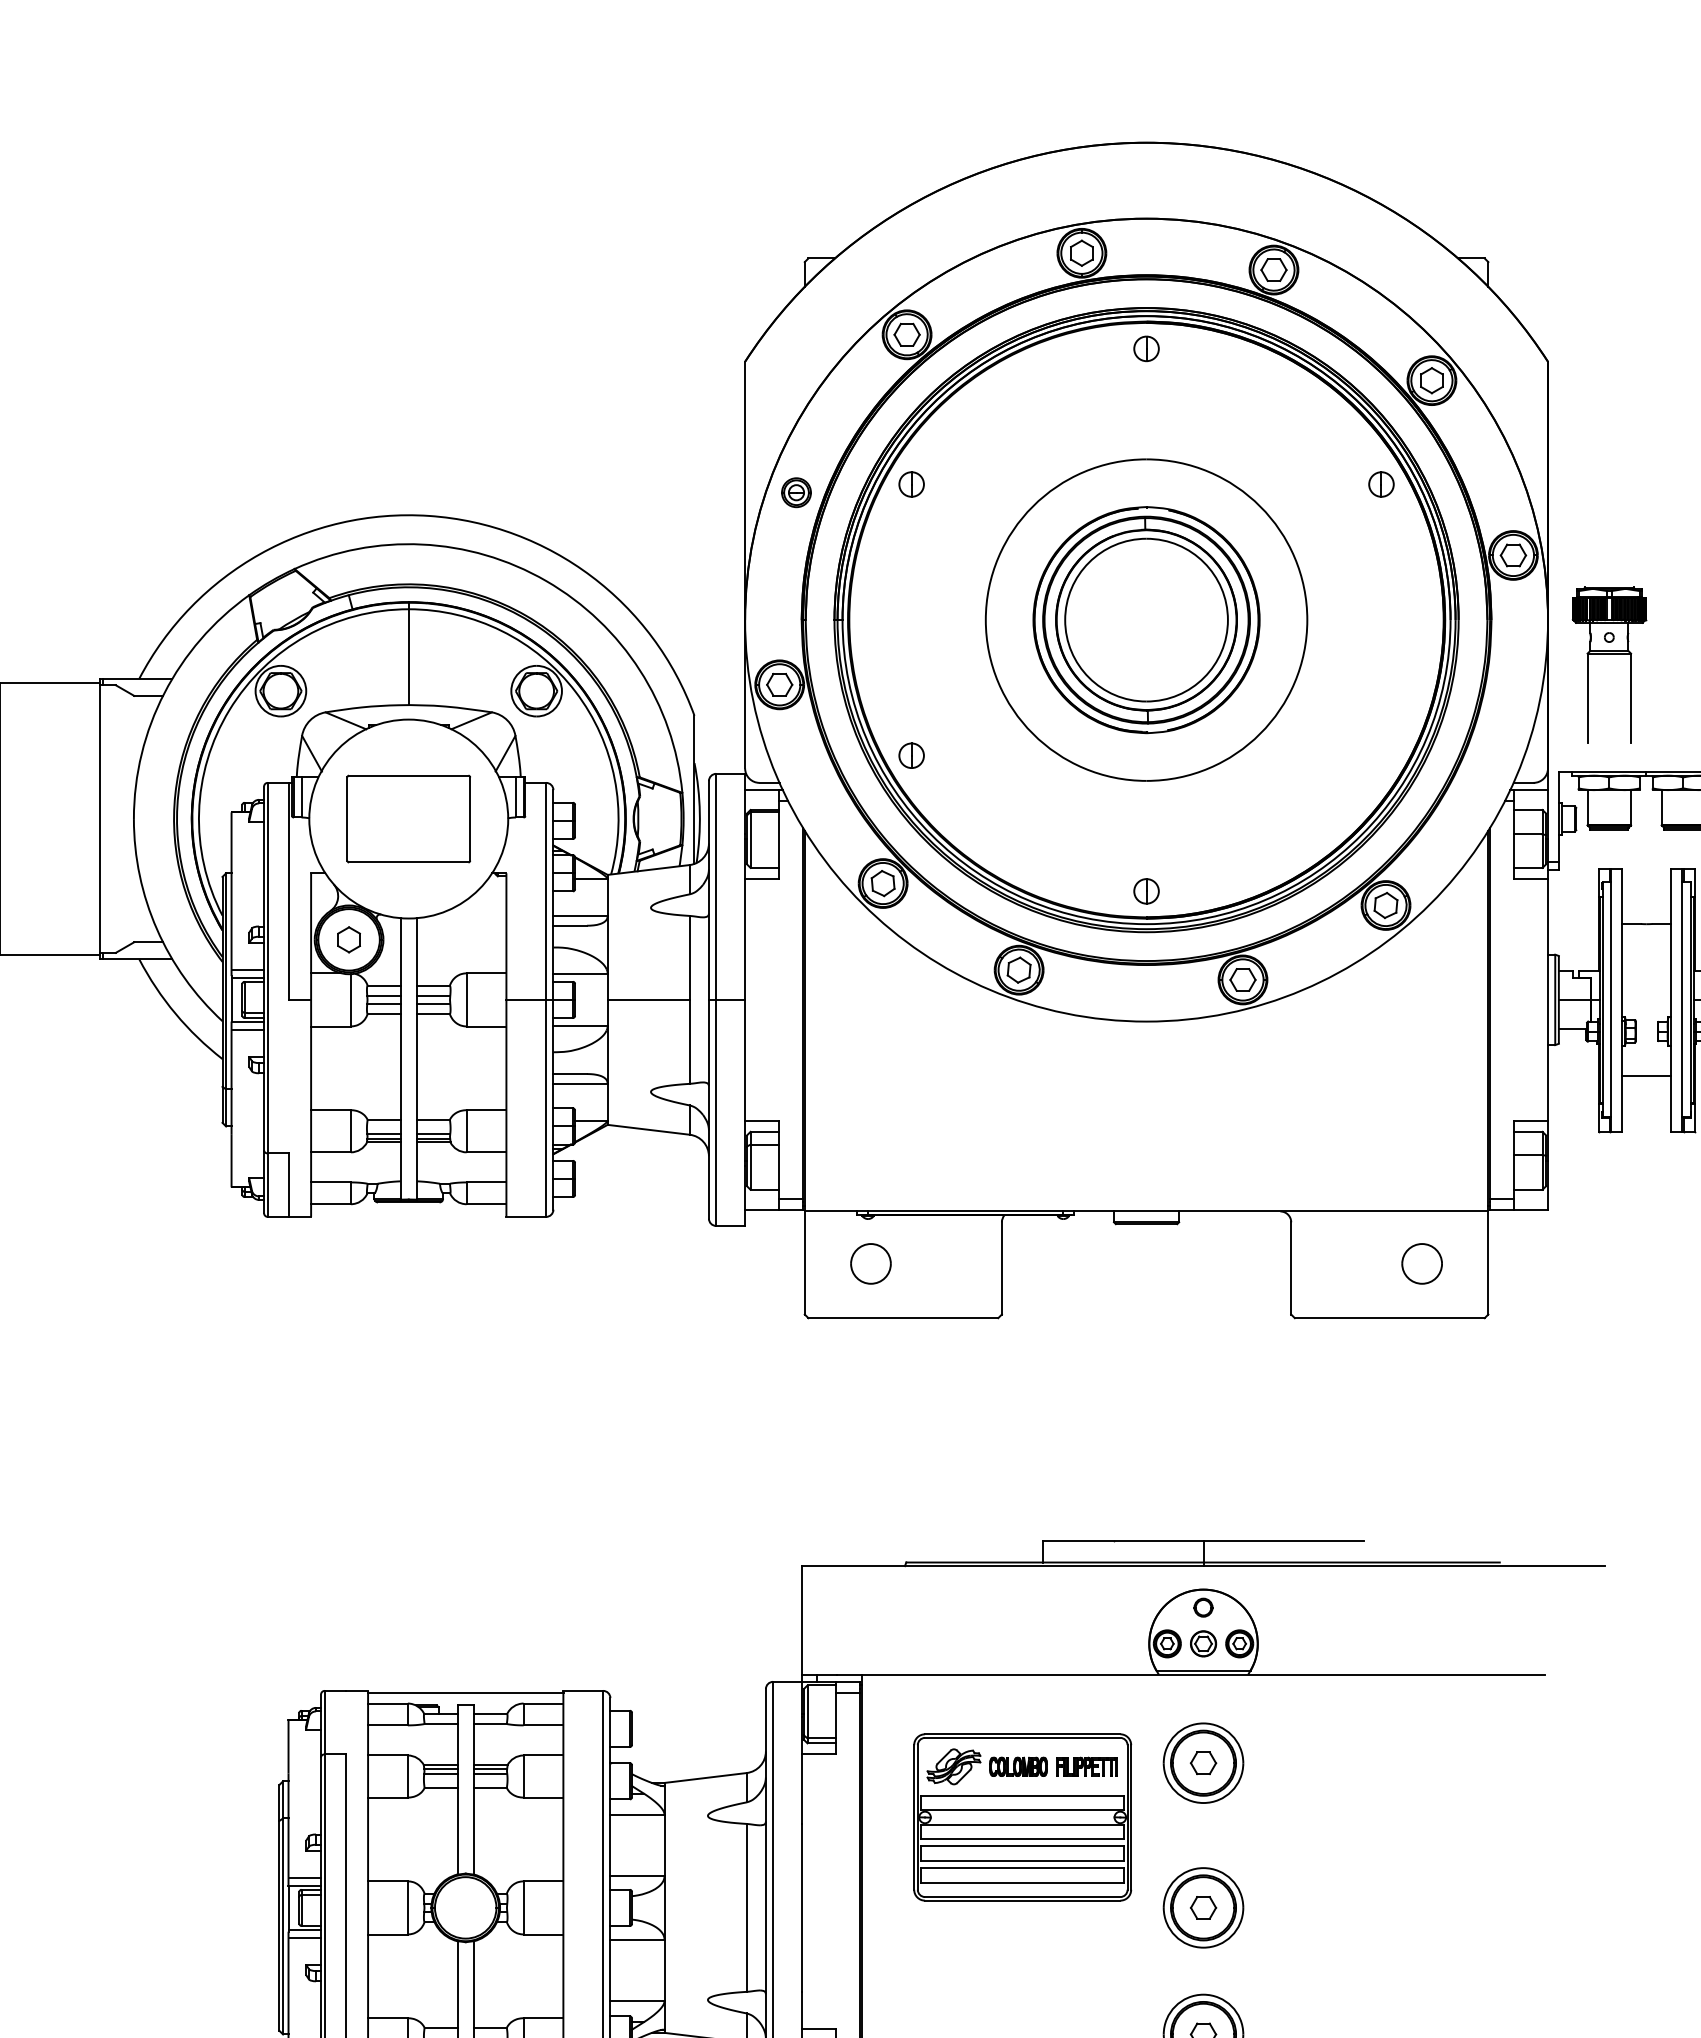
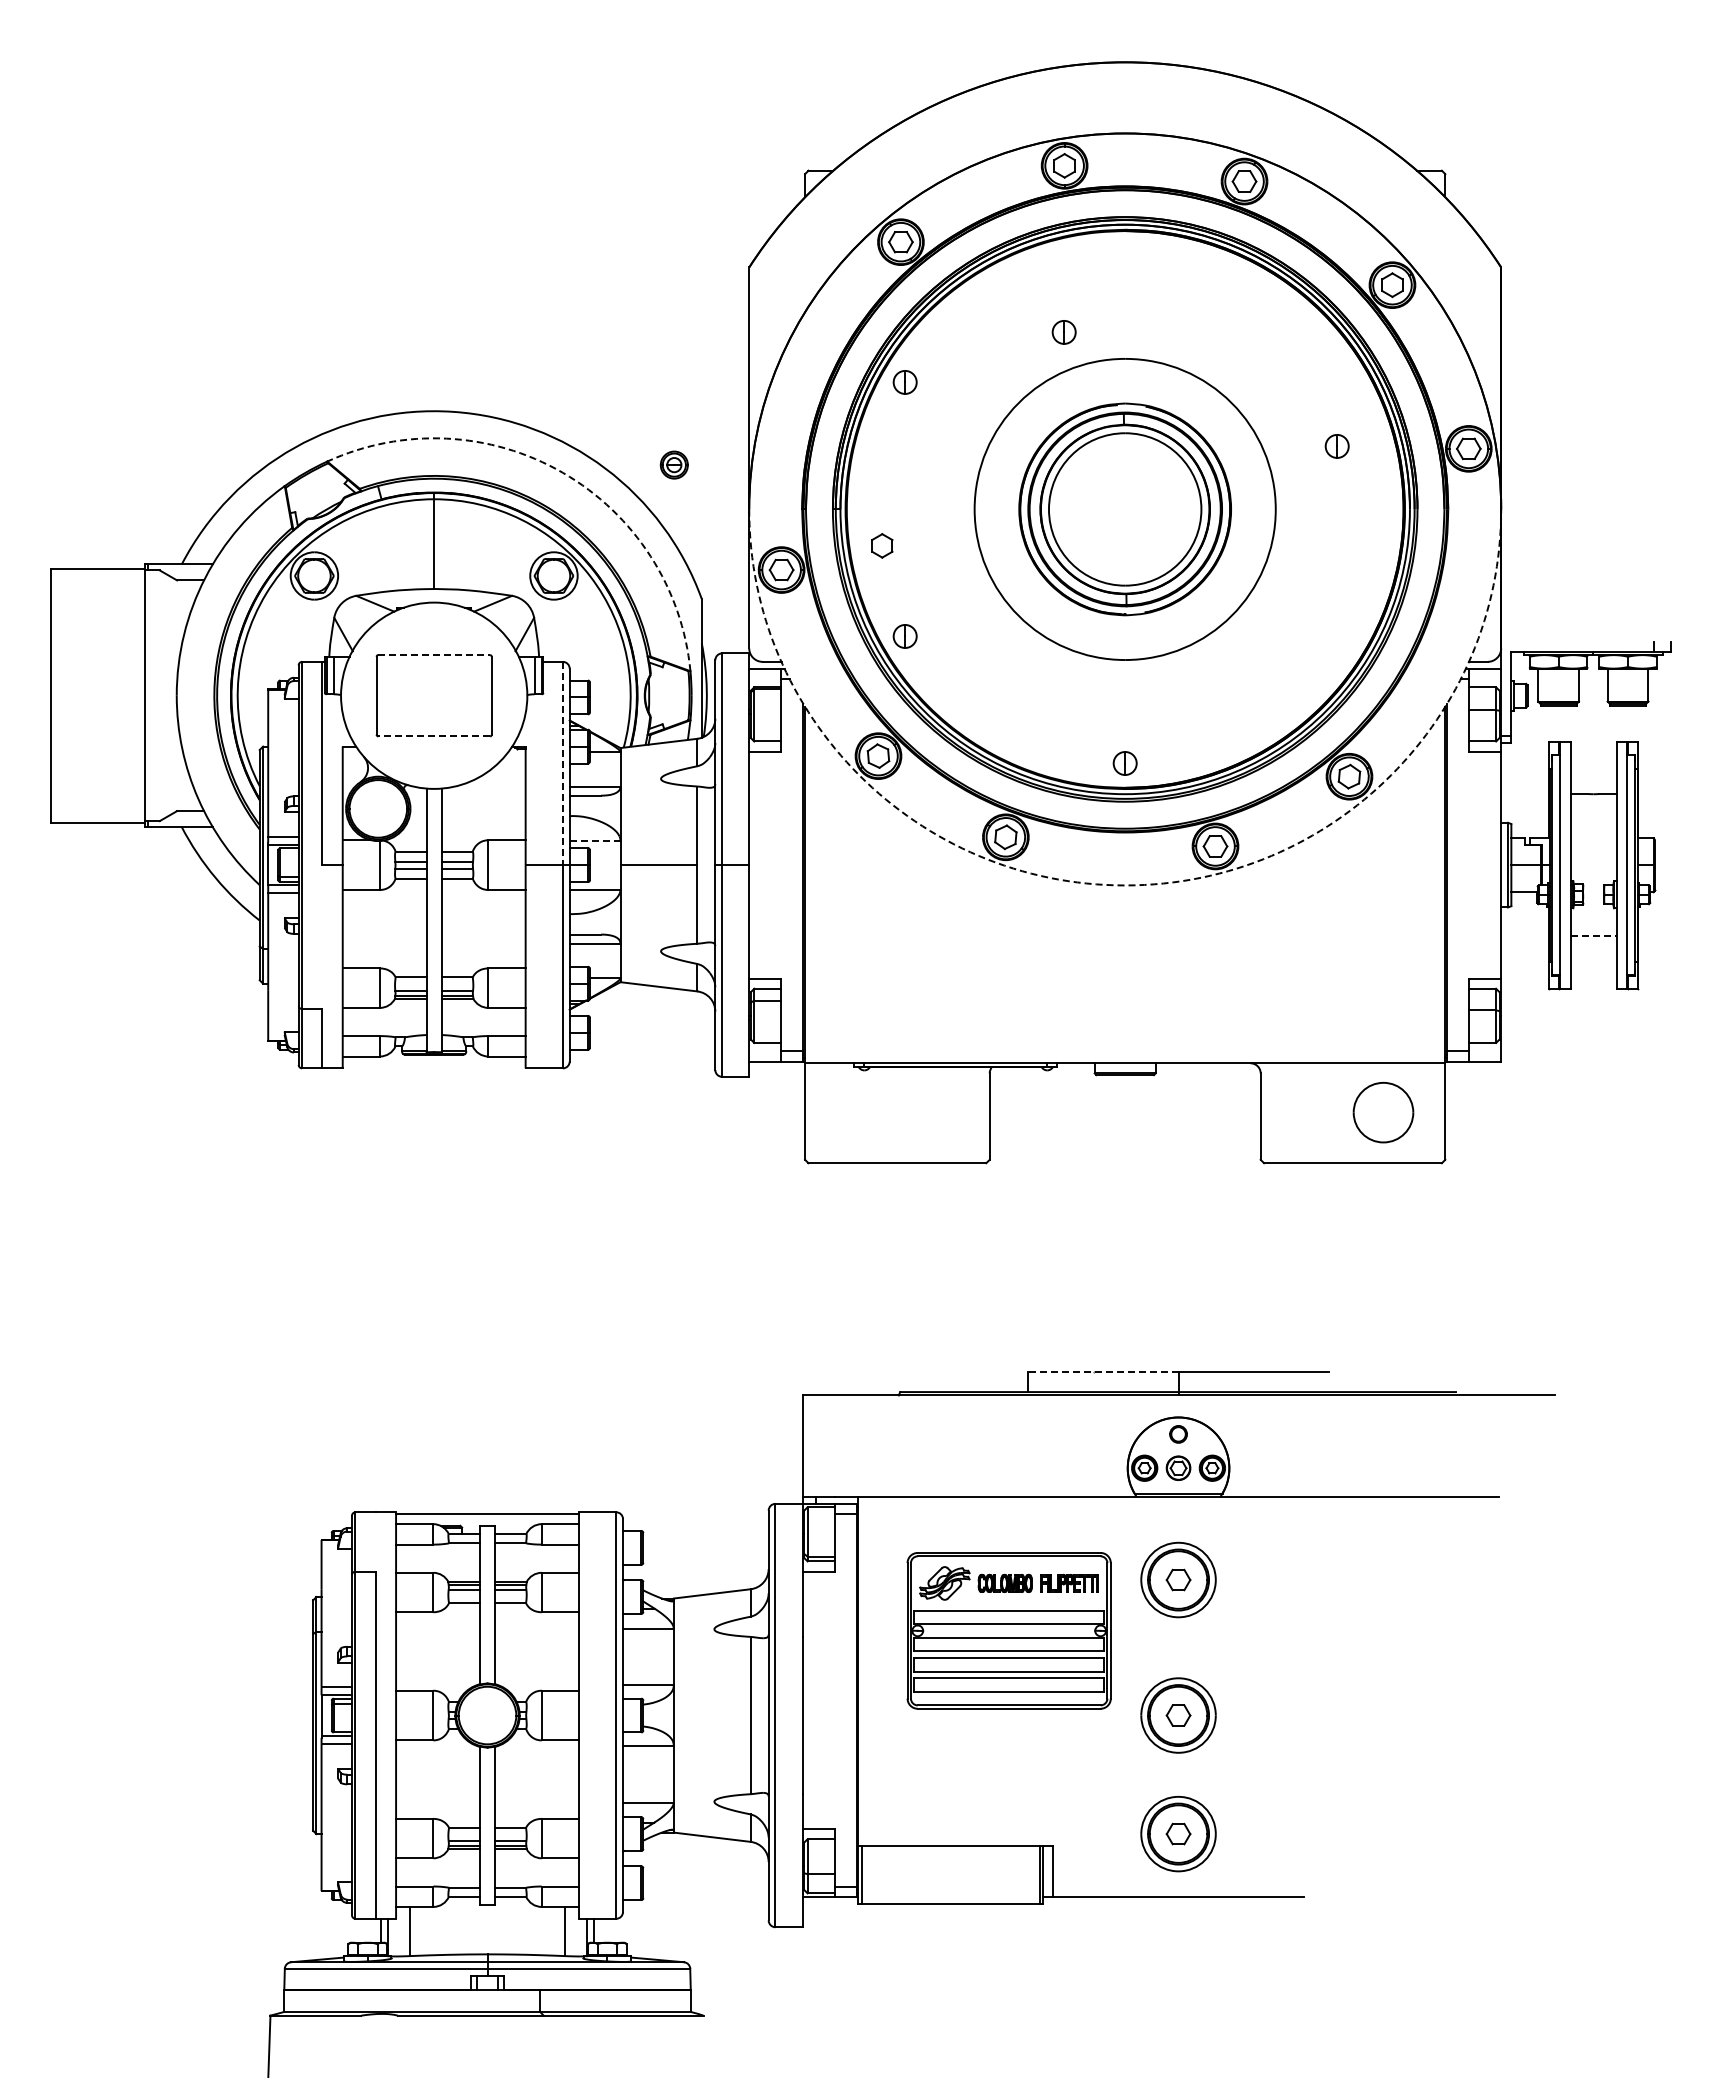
part: (1145, 348) -> (1063, 332), moved
part: (1380, 484) -> (1336, 446), moved
part: (795, 492) -> (673, 464), moved
arc: (545, 580) -> (562, 472), solid -> dashed
part: (1609, 654) -> (1558, 541), removed
line: (409, 776) -> (434, 655), solid -> dashed
line: (409, 862) -> (434, 736), solid -> dashed
line: (545, 891) -> (562, 763), solid -> dashed
part: (349, 939) -> (882, 545), moved
line: (581, 973) -> (595, 840), solid -> dashed
arc: (1146, 1021) -> (1125, 885), solid -> dashed
line: (1647, 1076) -> (1594, 936), solid -> dashed
part: (870, 1262) -> (866, 1111), removed
part: (1421, 1262) -> (1382, 1111), size x1.6
line: (1122, 1540) -> (1102, 1371), solid -> dashed

